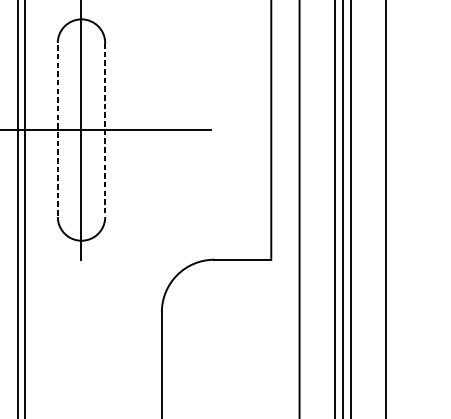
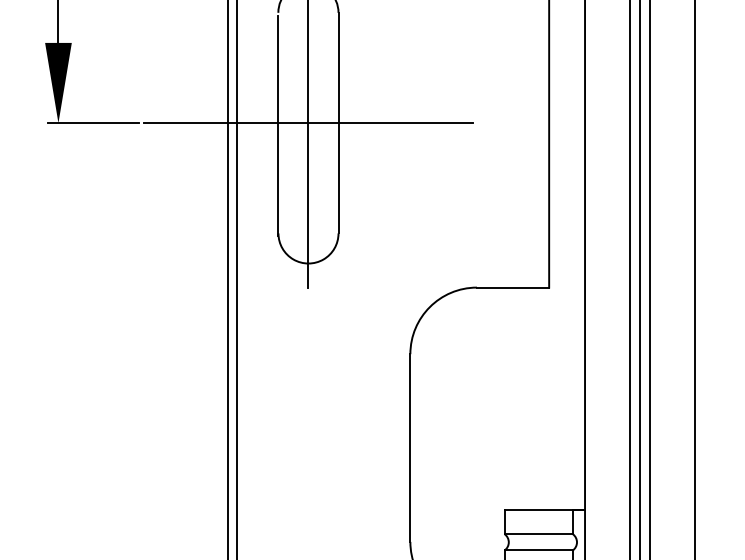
line: (105, 130) -> (338, 123), dashed -> solid
line: (57, 132) -> (278, 126), dashed -> solid

